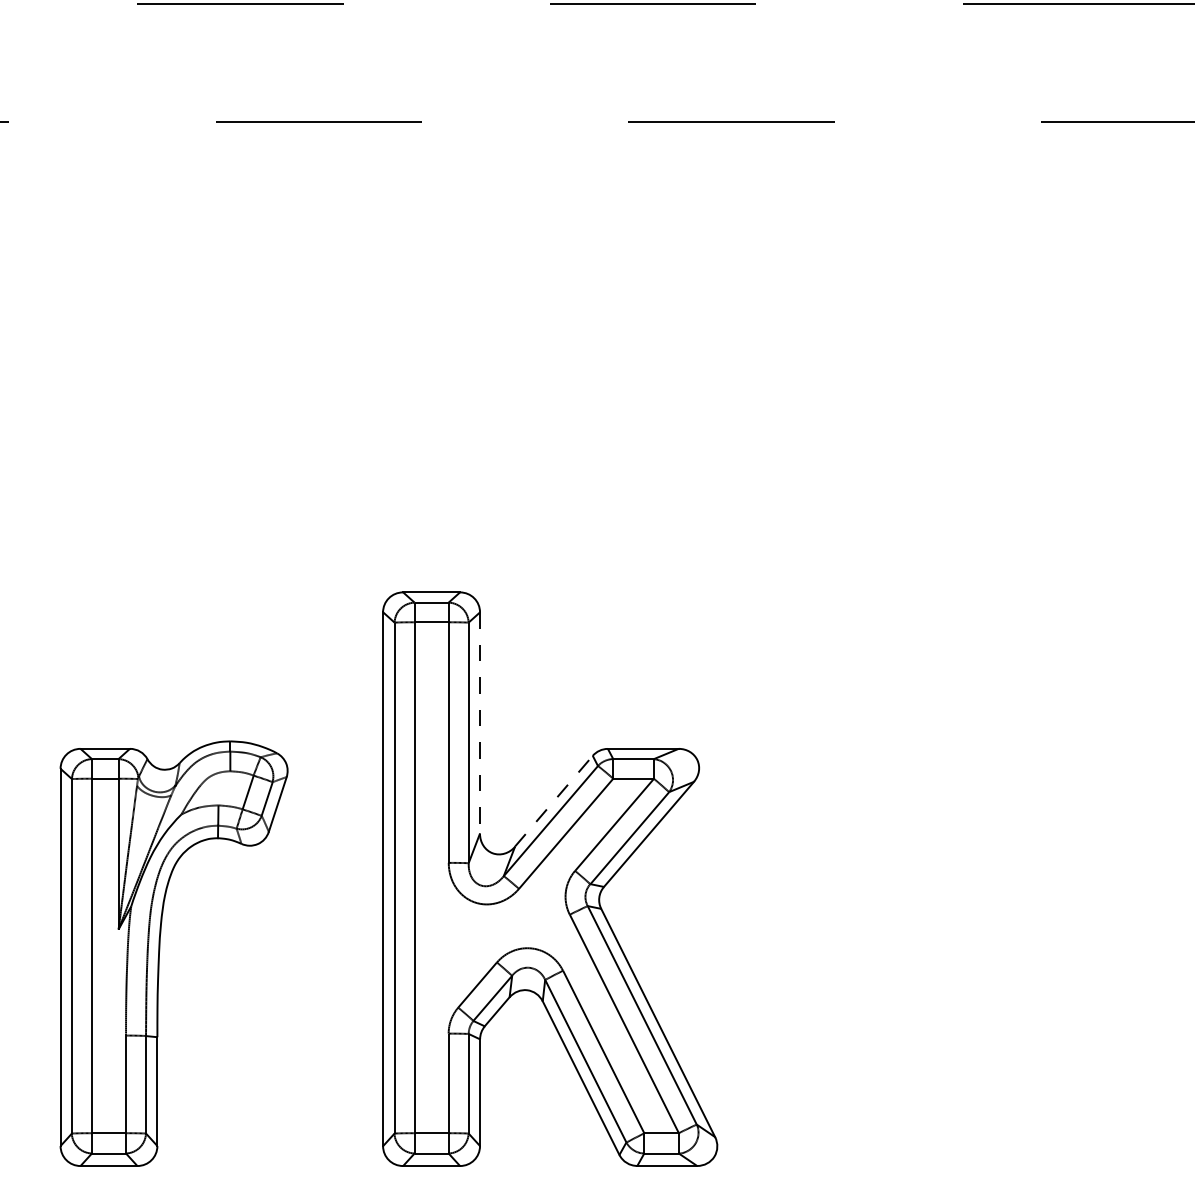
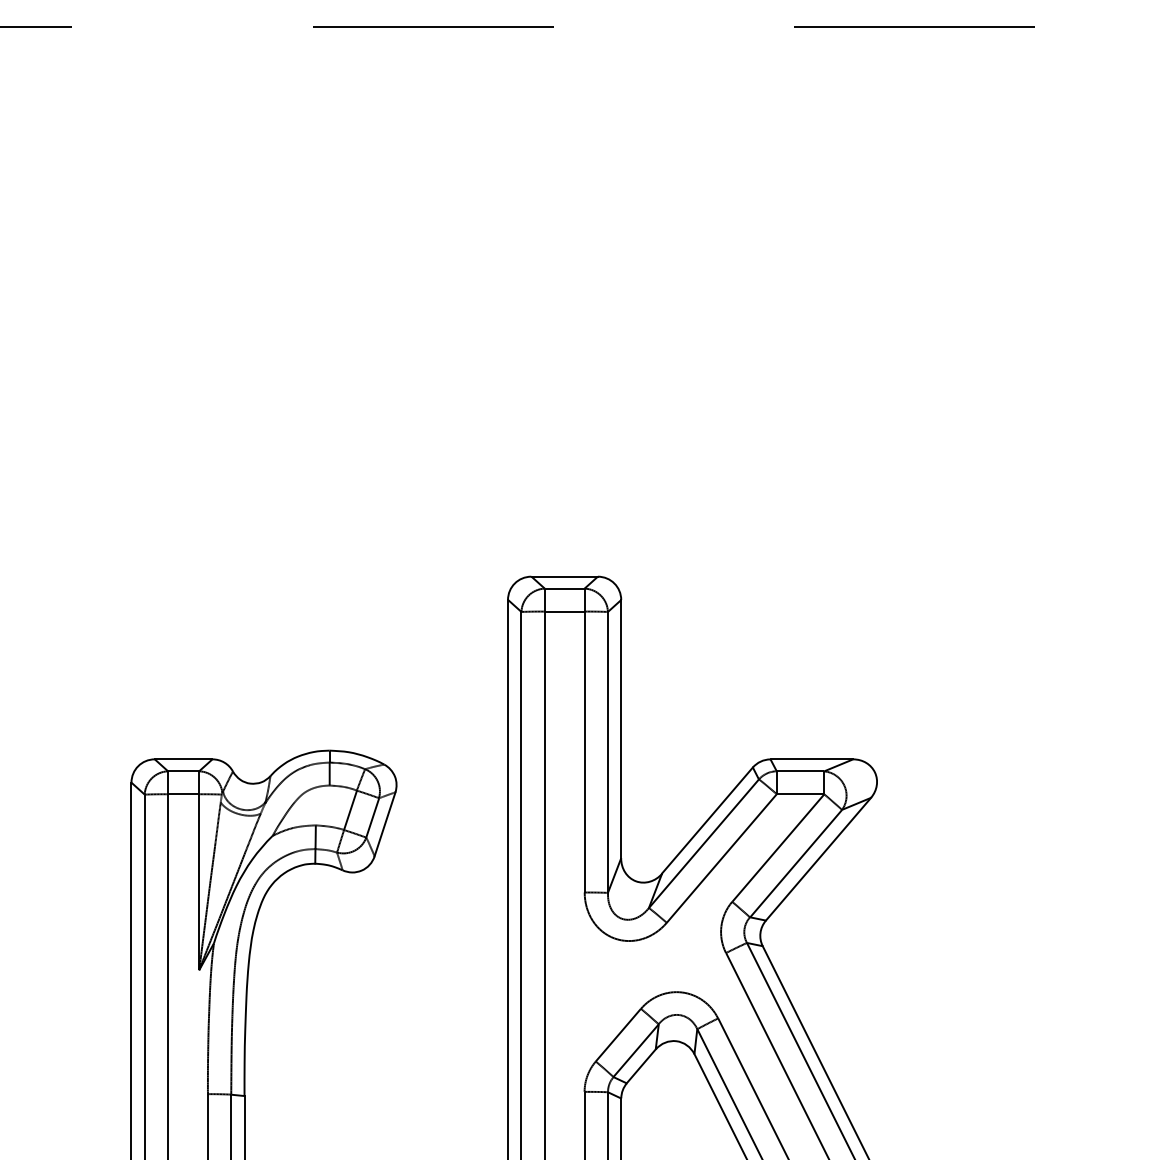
line: (480, 722) -> (621, 728), dashed -> solid
line: (553, 801) -> (706, 820), dashed -> solid

